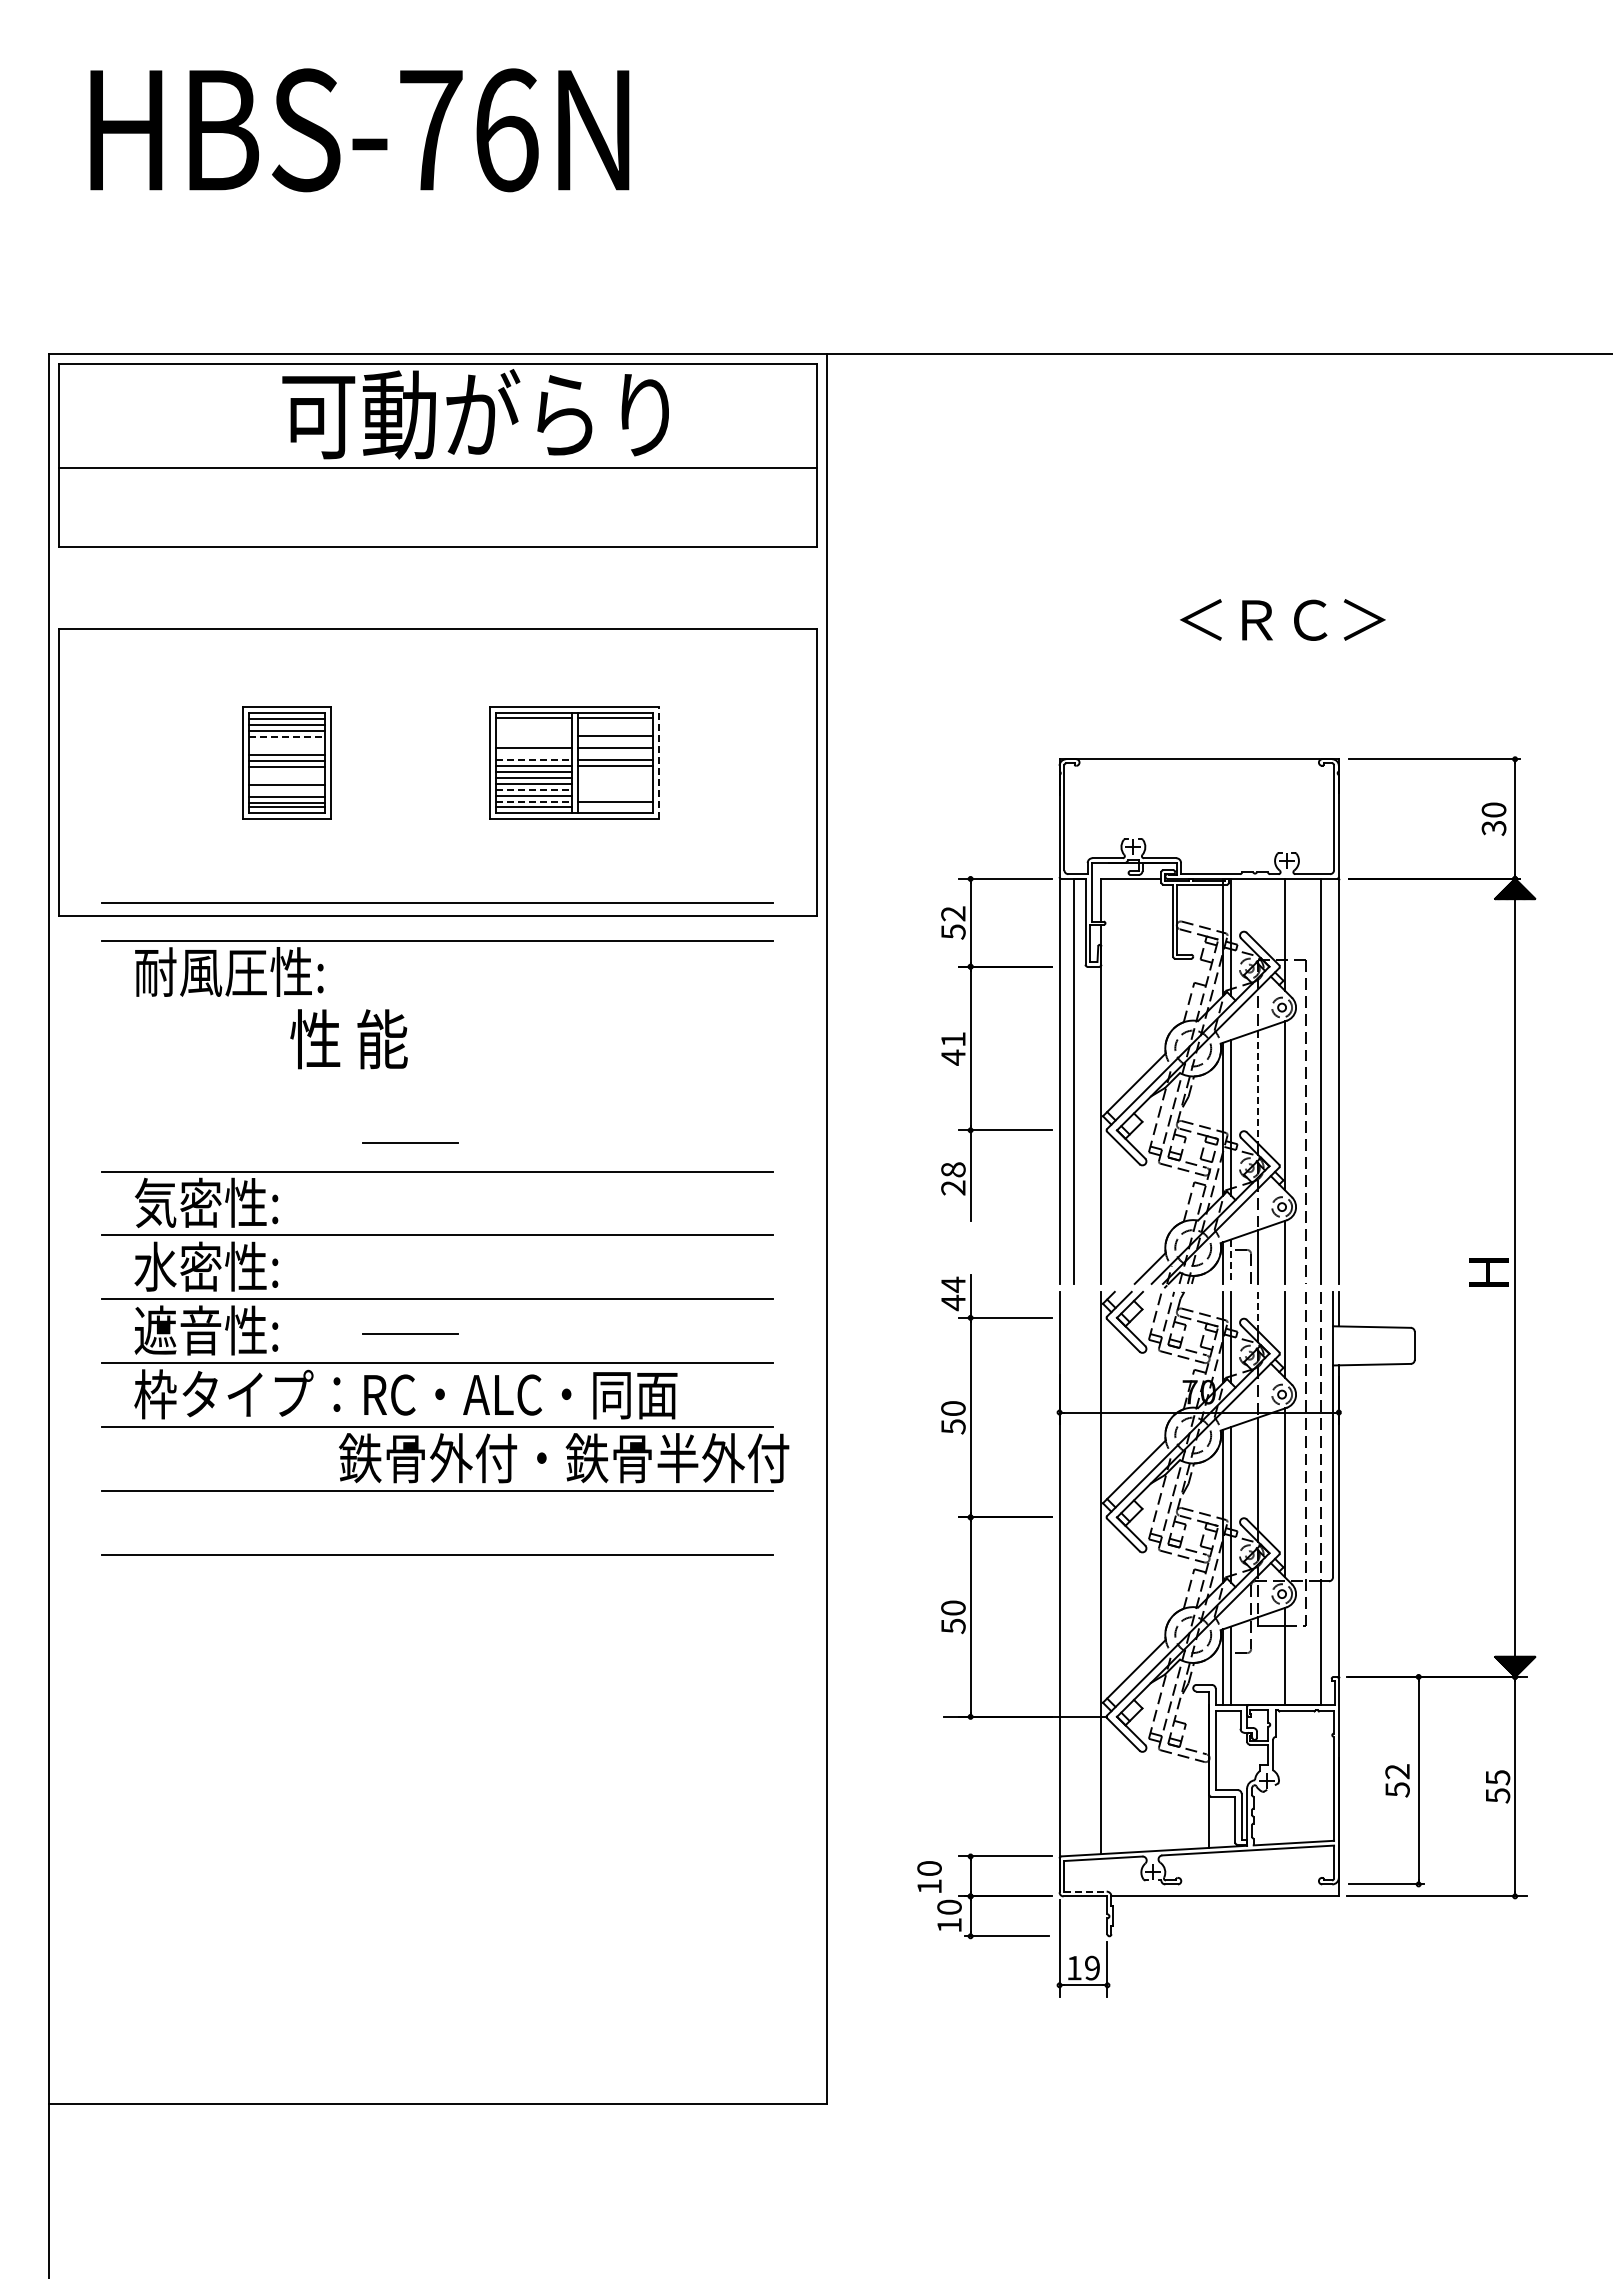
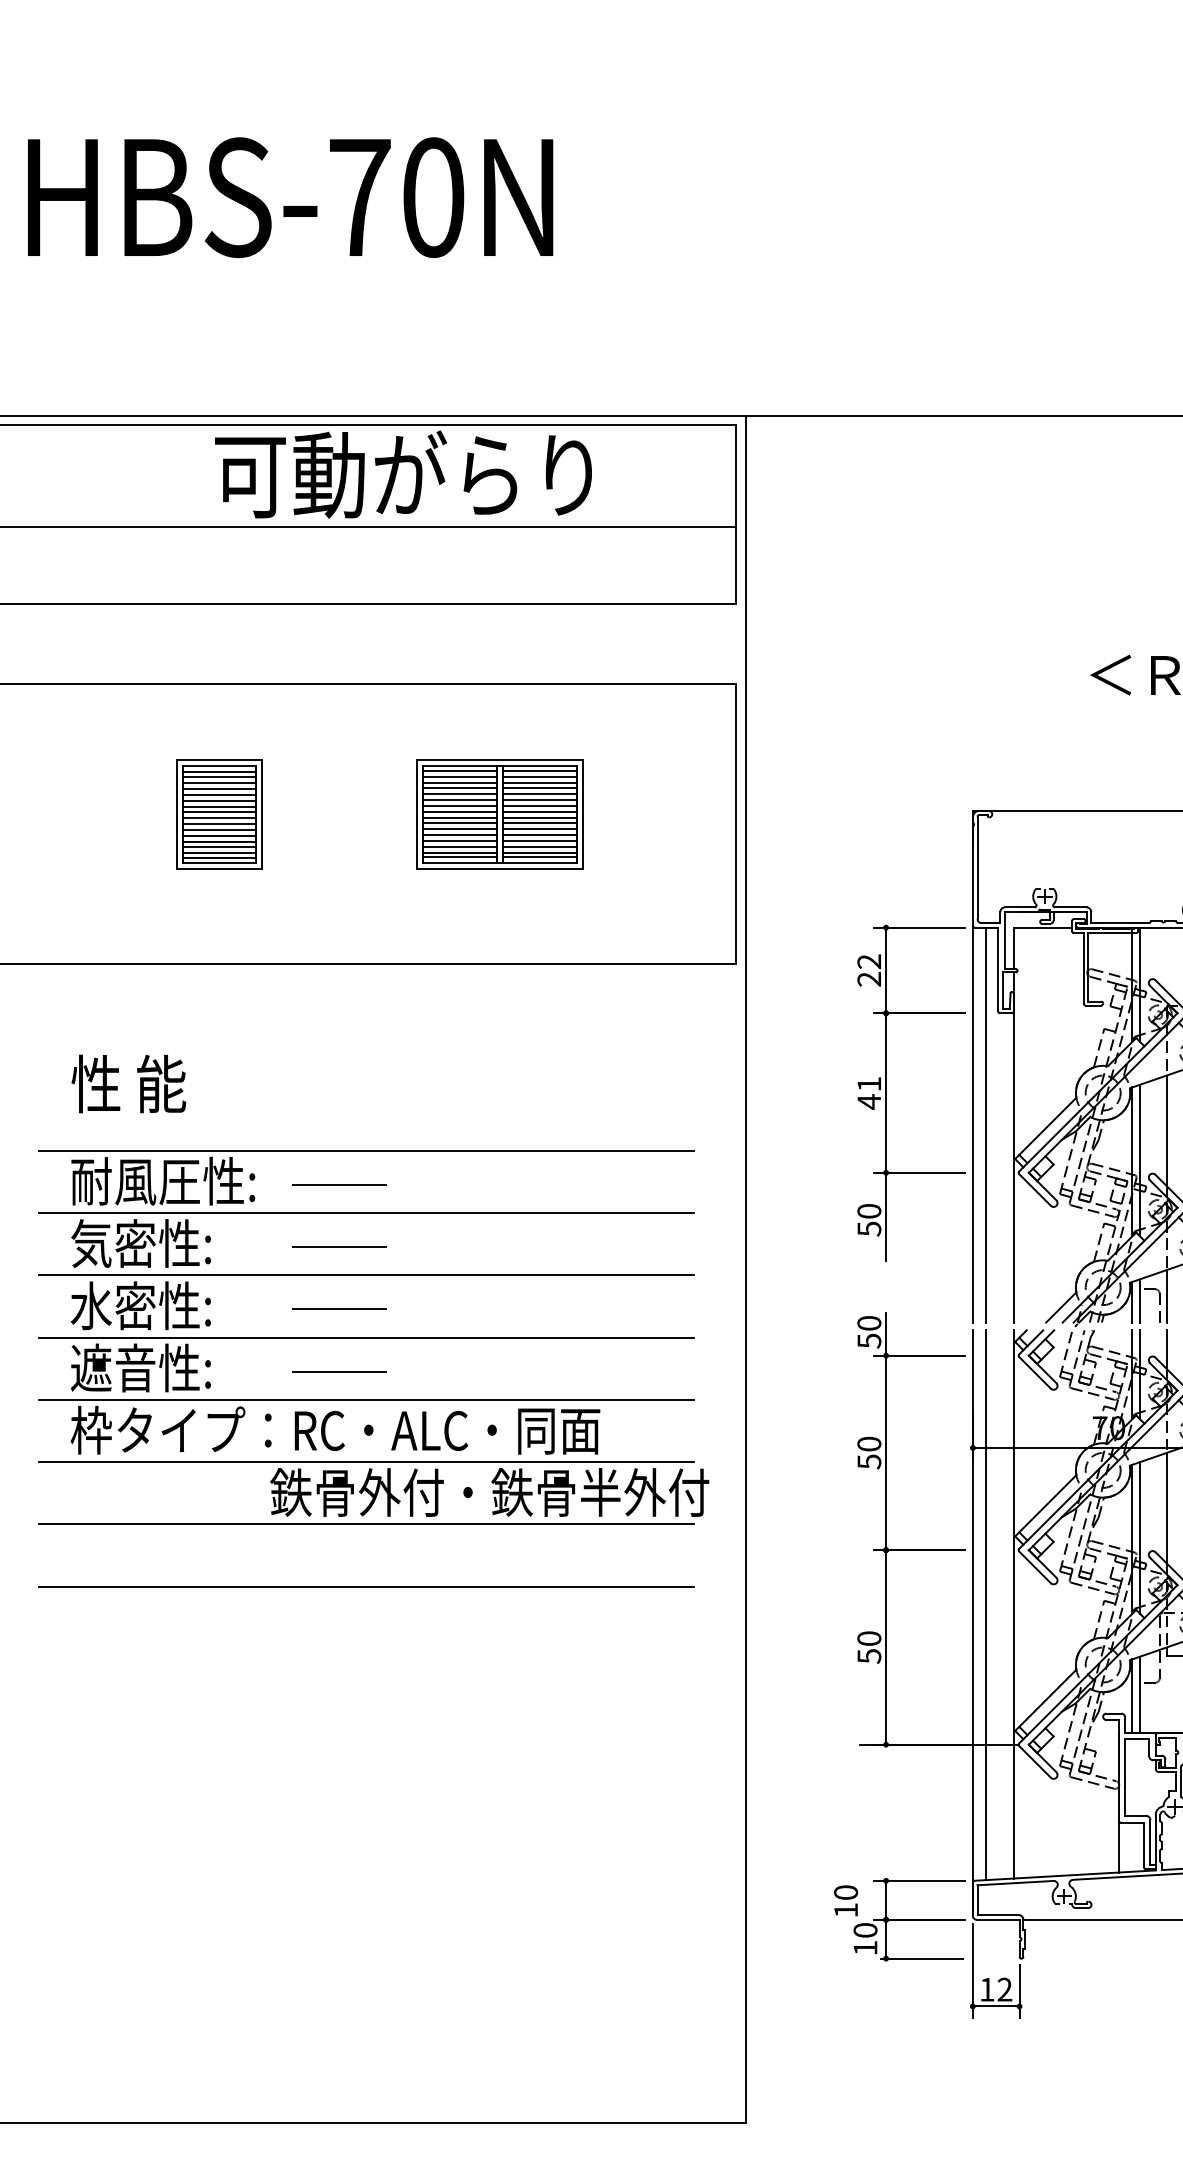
text: (506, 130) -> (433, 197), HBS-76N -> HBS-70N
line: (533, 724) -> (459, 777), added
line: (615, 724) -> (539, 777), added
line: (533, 730) -> (459, 782), added
line: (615, 730) -> (539, 782), added
line: (286, 736) -> (219, 788), dashed -> solid
line: (533, 736) -> (459, 788), added
line: (286, 742) -> (219, 794), added
line: (533, 742) -> (459, 794), added
line: (615, 742) -> (539, 794), added
line: (286, 748) -> (219, 800), added
line: (533, 754) -> (459, 806), added
line: (615, 754) -> (539, 806), added
line: (533, 760) -> (459, 812), dashed -> solid
line: (659, 762) -> (582, 814), dashed -> solid
line: (286, 772) -> (219, 823), added
line: (615, 772) -> (539, 823), added
line: (286, 778) -> (219, 829), added
line: (615, 778) -> (539, 829), added
line: (615, 784) -> (539, 835), added
line: (286, 790) -> (219, 841), added
line: (533, 790) -> (459, 841), dashed -> solid
line: (615, 790) -> (539, 841), added
line: (615, 796) -> (539, 847), added
line: (533, 801) -> (459, 852), dashed -> solid
line: (615, 806) -> (539, 857), added
line: (437, 902) -> (366, 950), removed
text: (953, 931) -> (869, 978), 52 -> 22
part: (437, 941) -> (366, 1151), moved
text: (348, 1039) -> (128, 1084), moved
line: (1258, 1087) -> (1166, 1131), dashed -> solid
text: (953, 1178) -> (869, 1219), 28 -> 50
line: (410, 1206) -> (339, 1247), added
line: (1231, 1262) -> (1140, 1301), dashed -> solid
line: (409, 1270) -> (338, 1309), added
text: (953, 1293) -> (869, 1331), 44 -> 50
line: (1258, 1311) -> (1166, 1349), dashed -> solid
line: (1073, 1573) -> (986, 1604), added
line: (1086, 1891) -> (999, 1915), dashed -> solid
text: (1092, 1968) -> (1004, 1990), 19 -> 12

